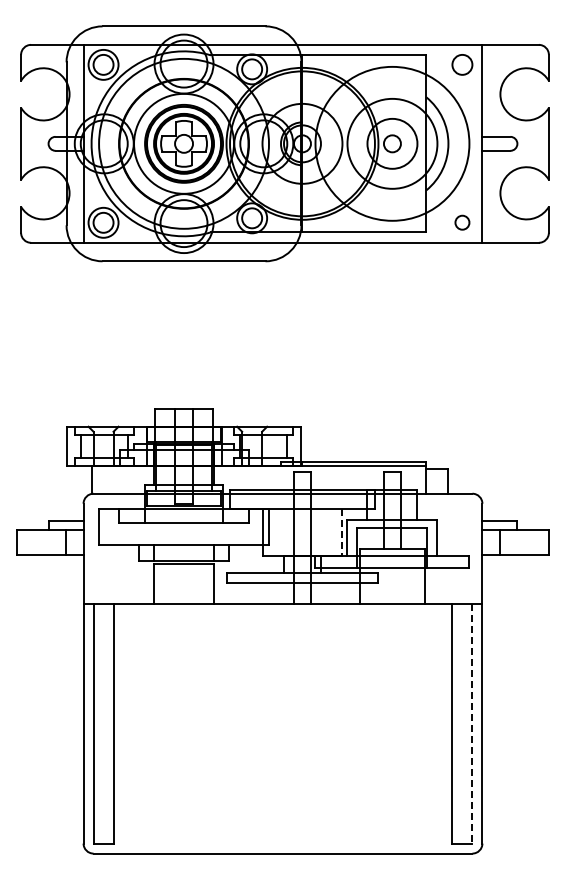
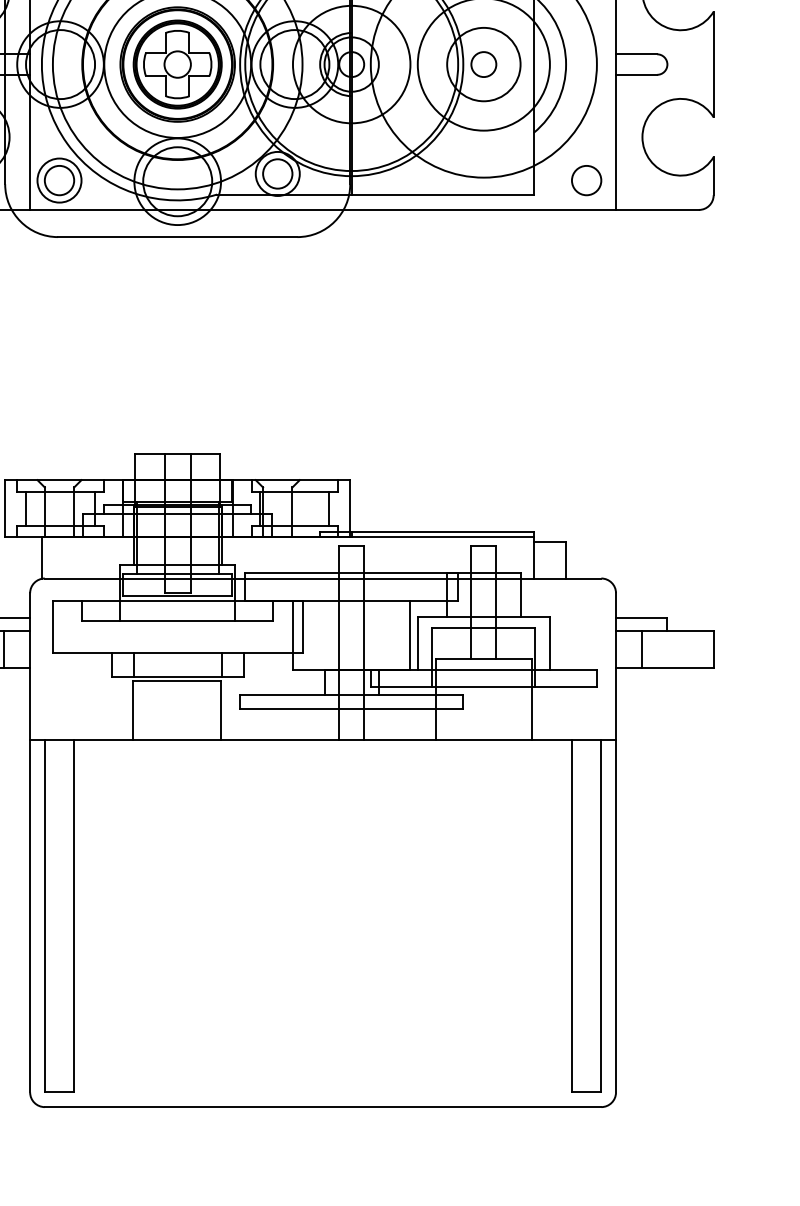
circle: (462, 222) -> (586, 180), size x1.43
line: (342, 532) -> (410, 635), dashed -> solid
line: (472, 723) -> (601, 916), dashed -> solid

